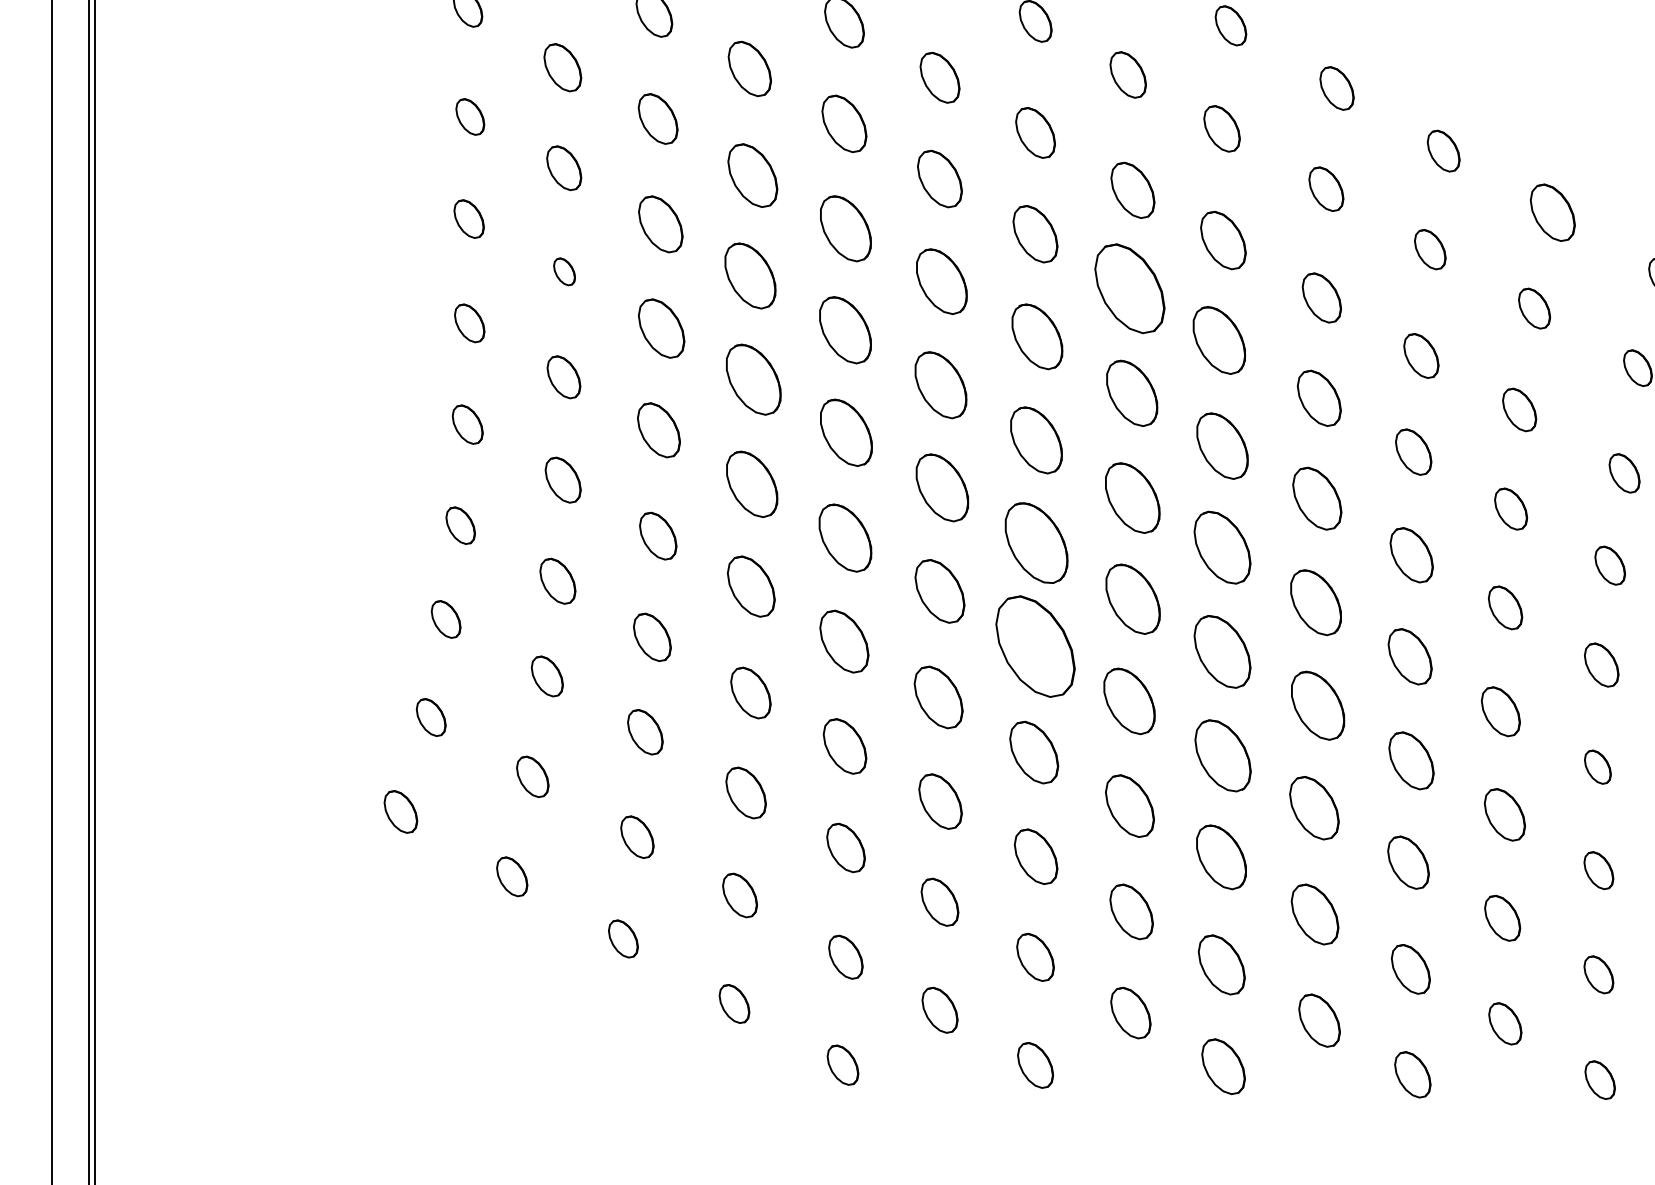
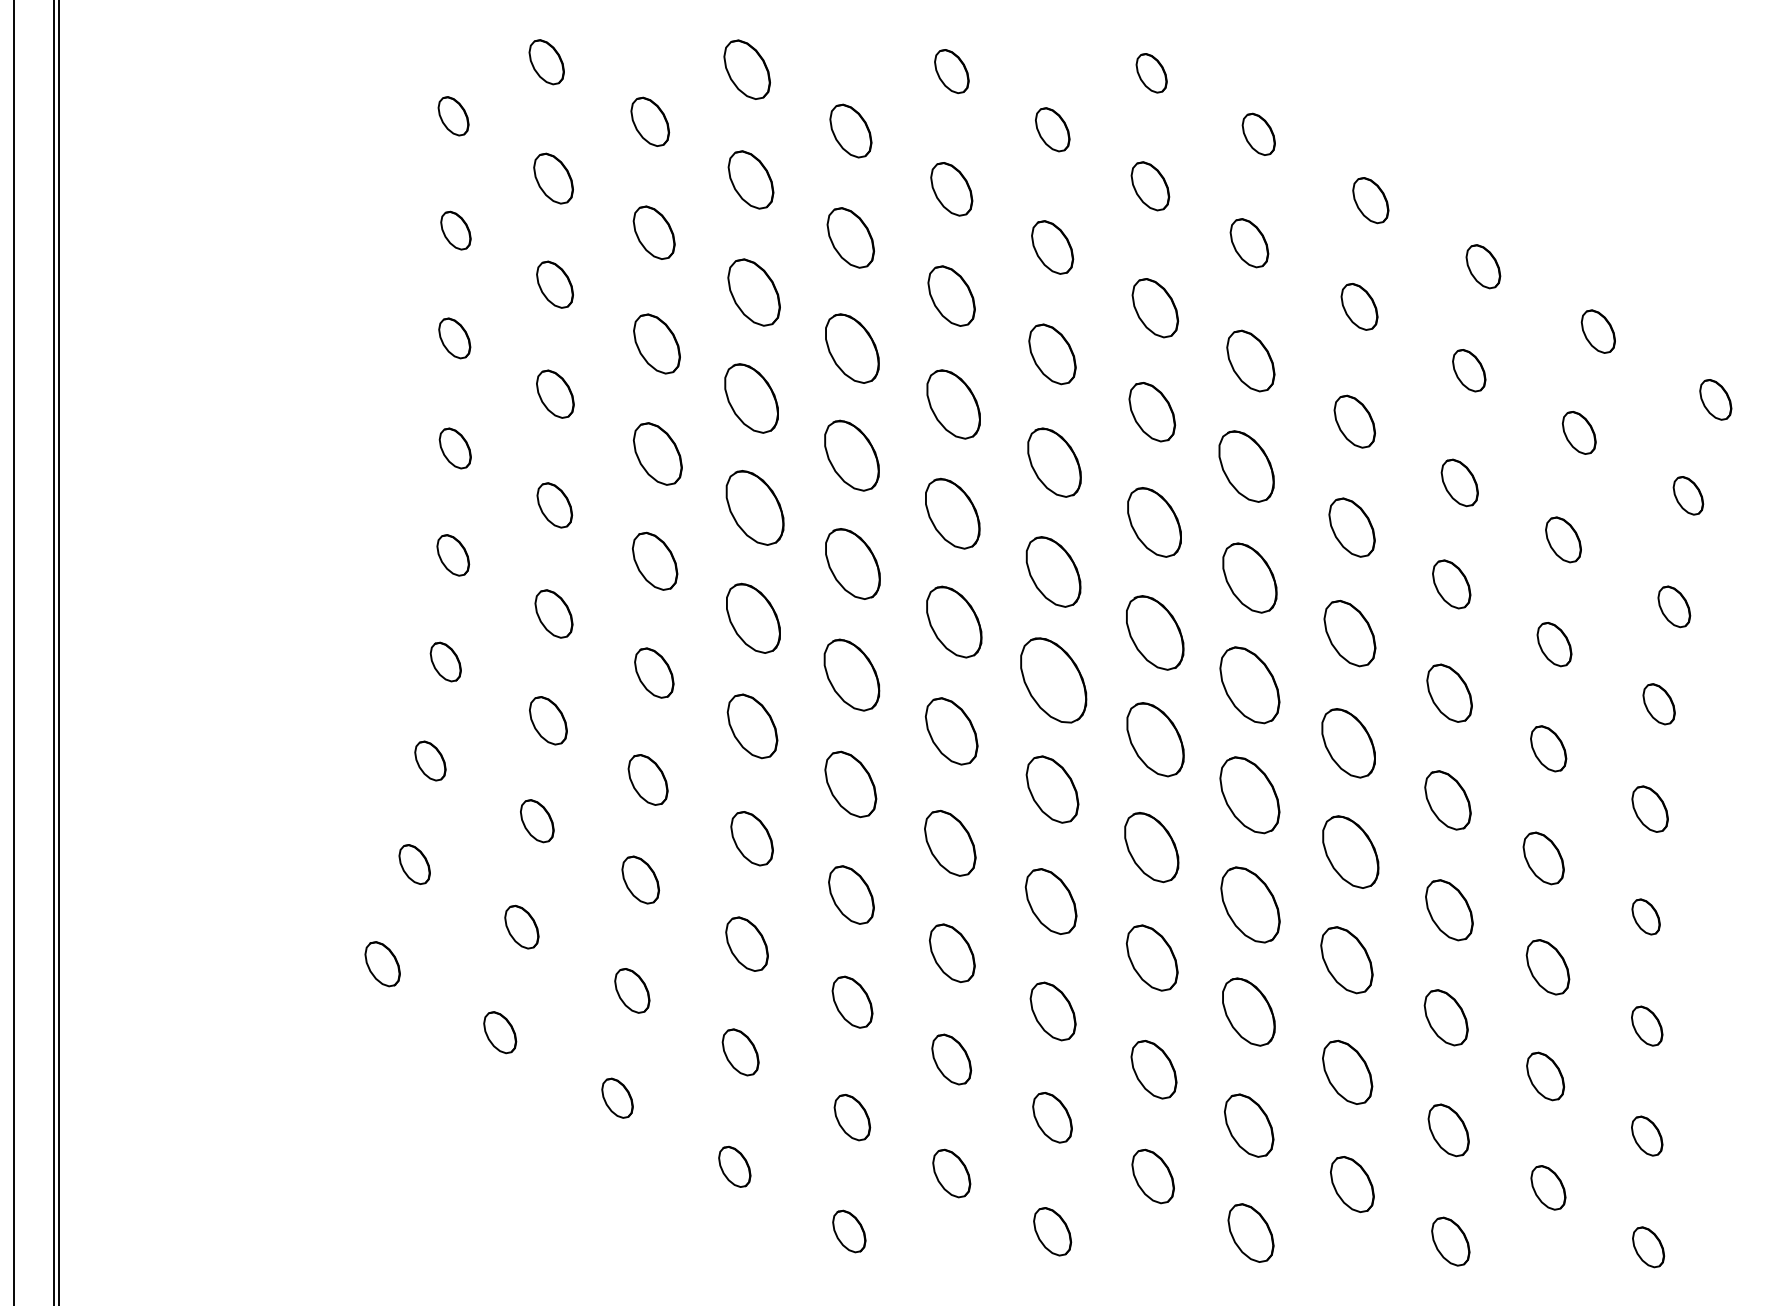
part: (1551, 212) -> (1597, 331), size x0.71
part: (564, 271) -> (555, 393), size x1.67
part: (1130, 289) -> (1152, 412), size x0.62
part: (1035, 646) -> (1052, 789), size x0.62

